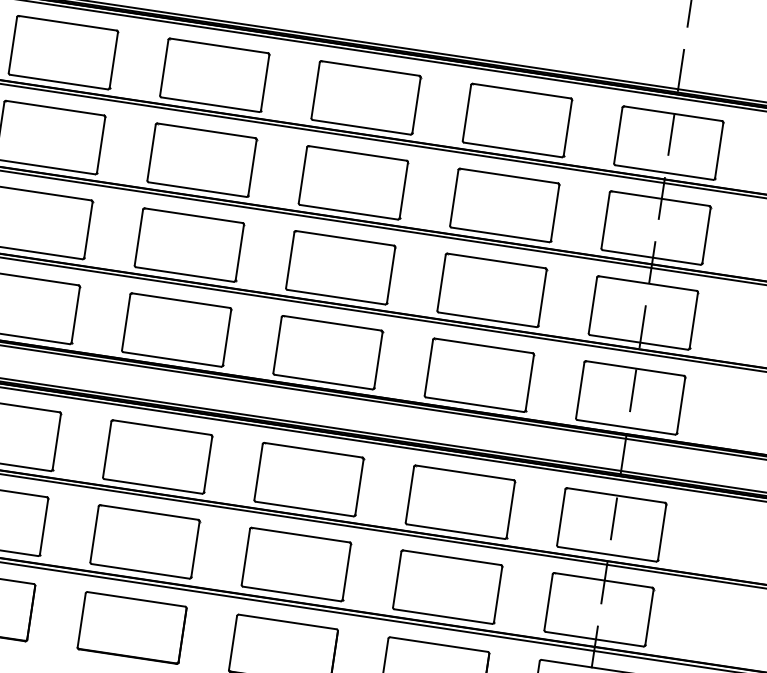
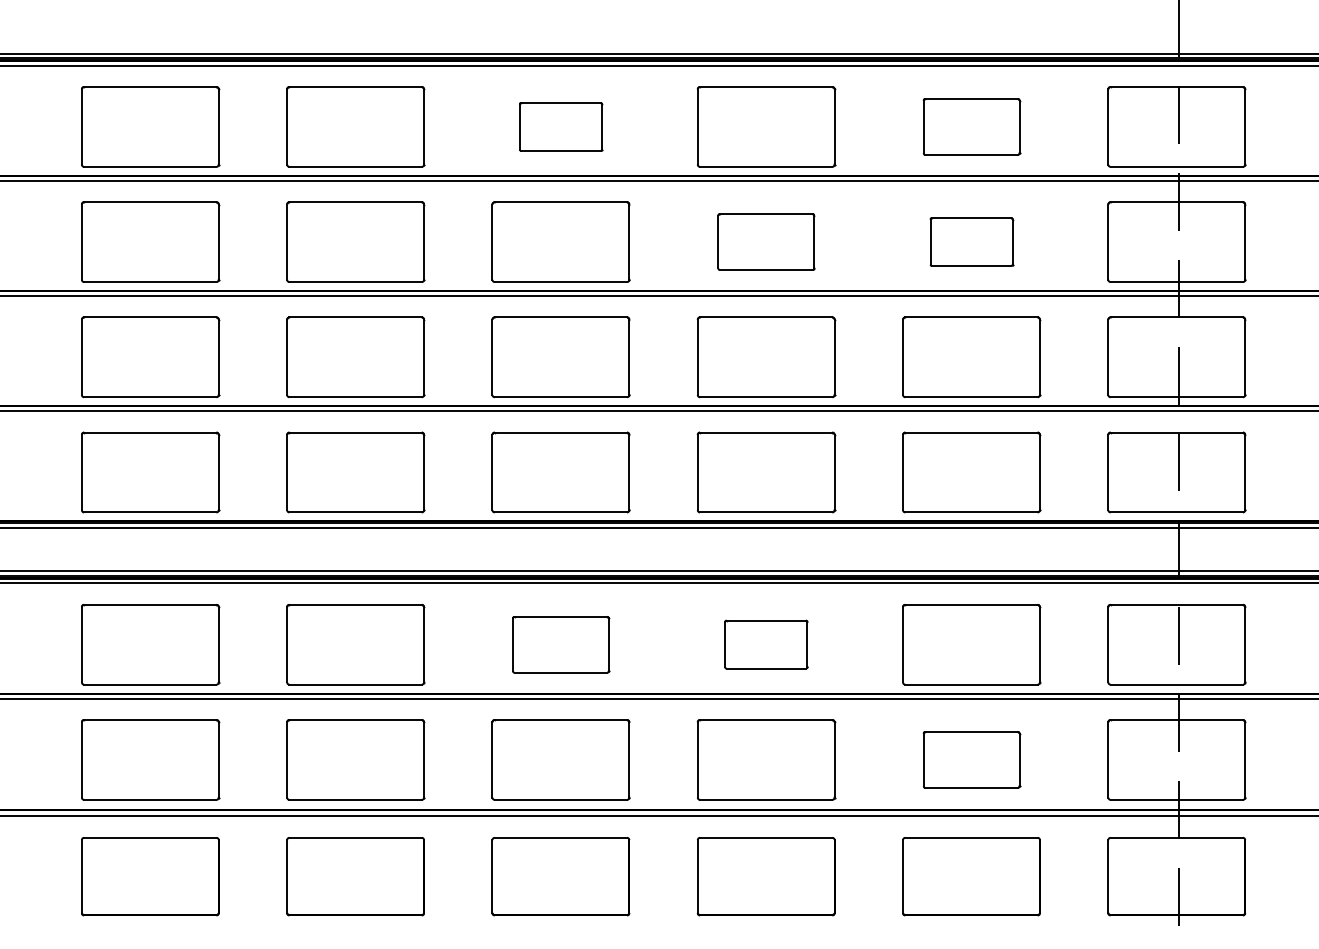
part: (214, 74) -> (560, 126), size x0.6
part: (517, 120) -> (971, 126), size x0.7
part: (353, 182) -> (766, 241), size x0.7
part: (504, 204) -> (971, 241), size x0.6
part: (157, 456) -> (560, 644), size x0.7
part: (309, 479) -> (766, 644), size x0.6
part: (447, 586) -> (971, 759), size x0.7

